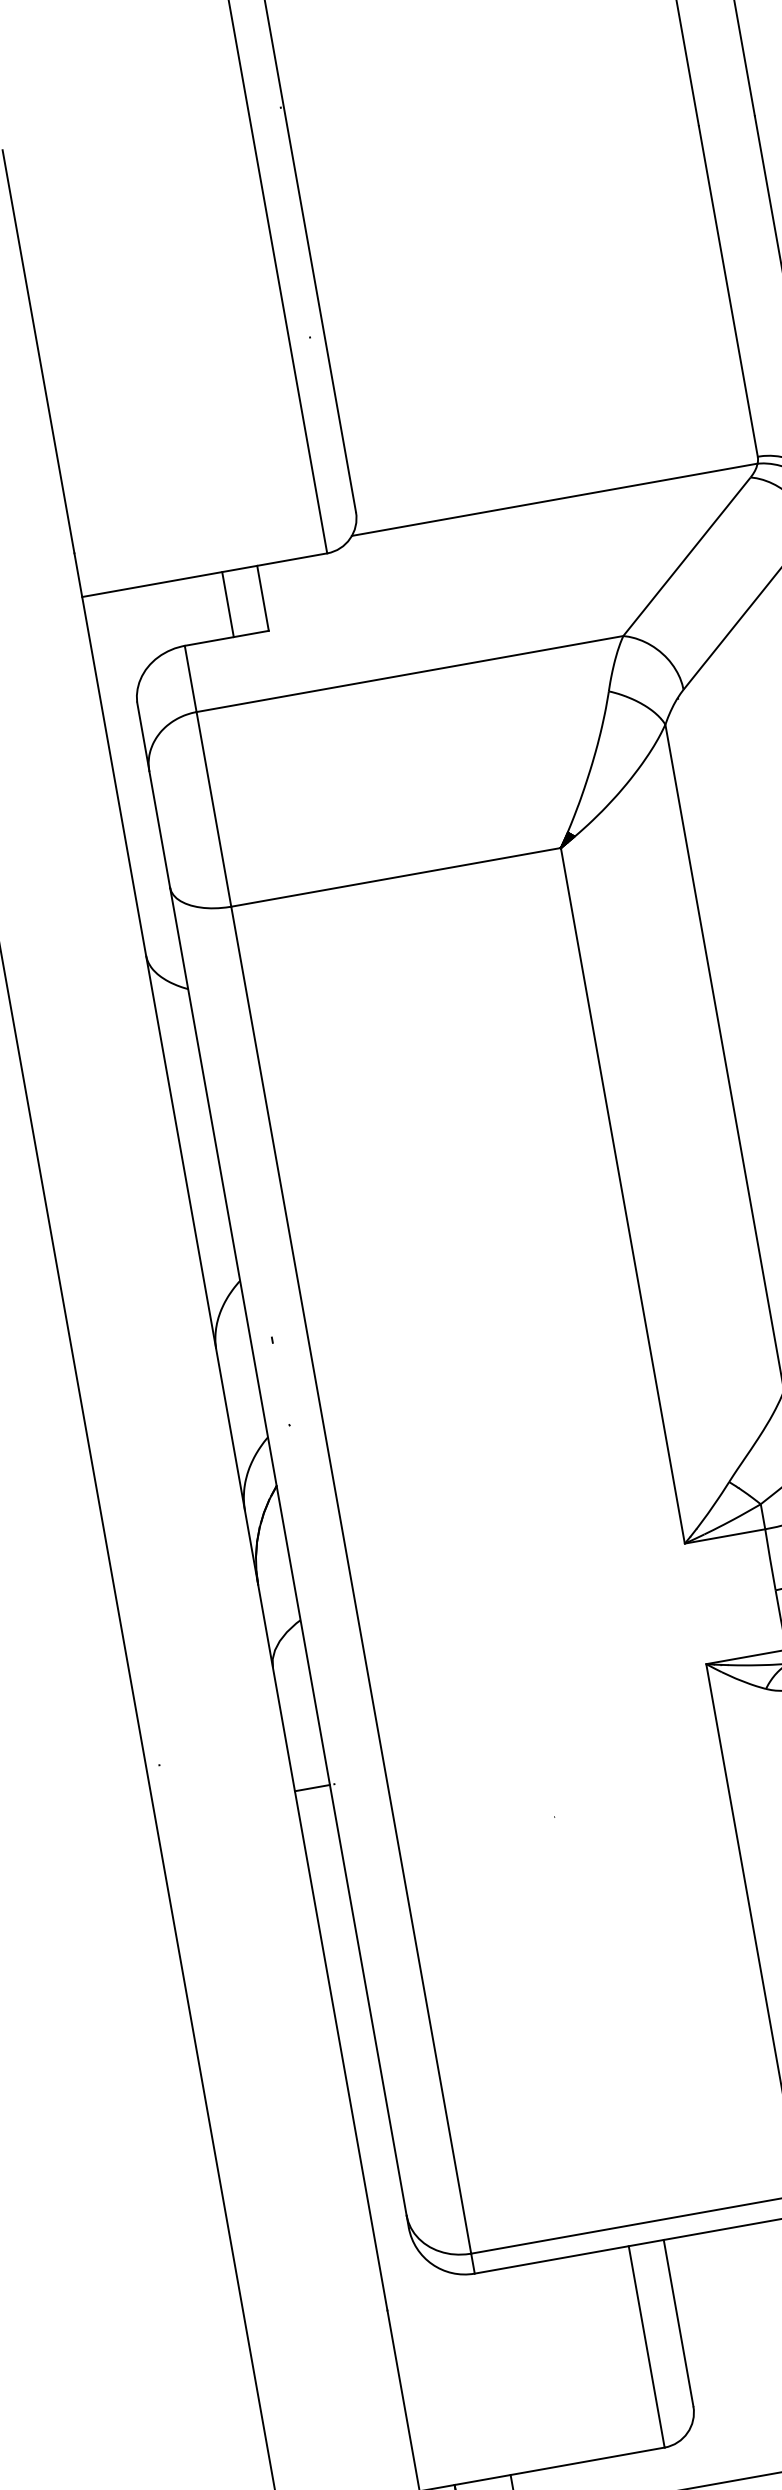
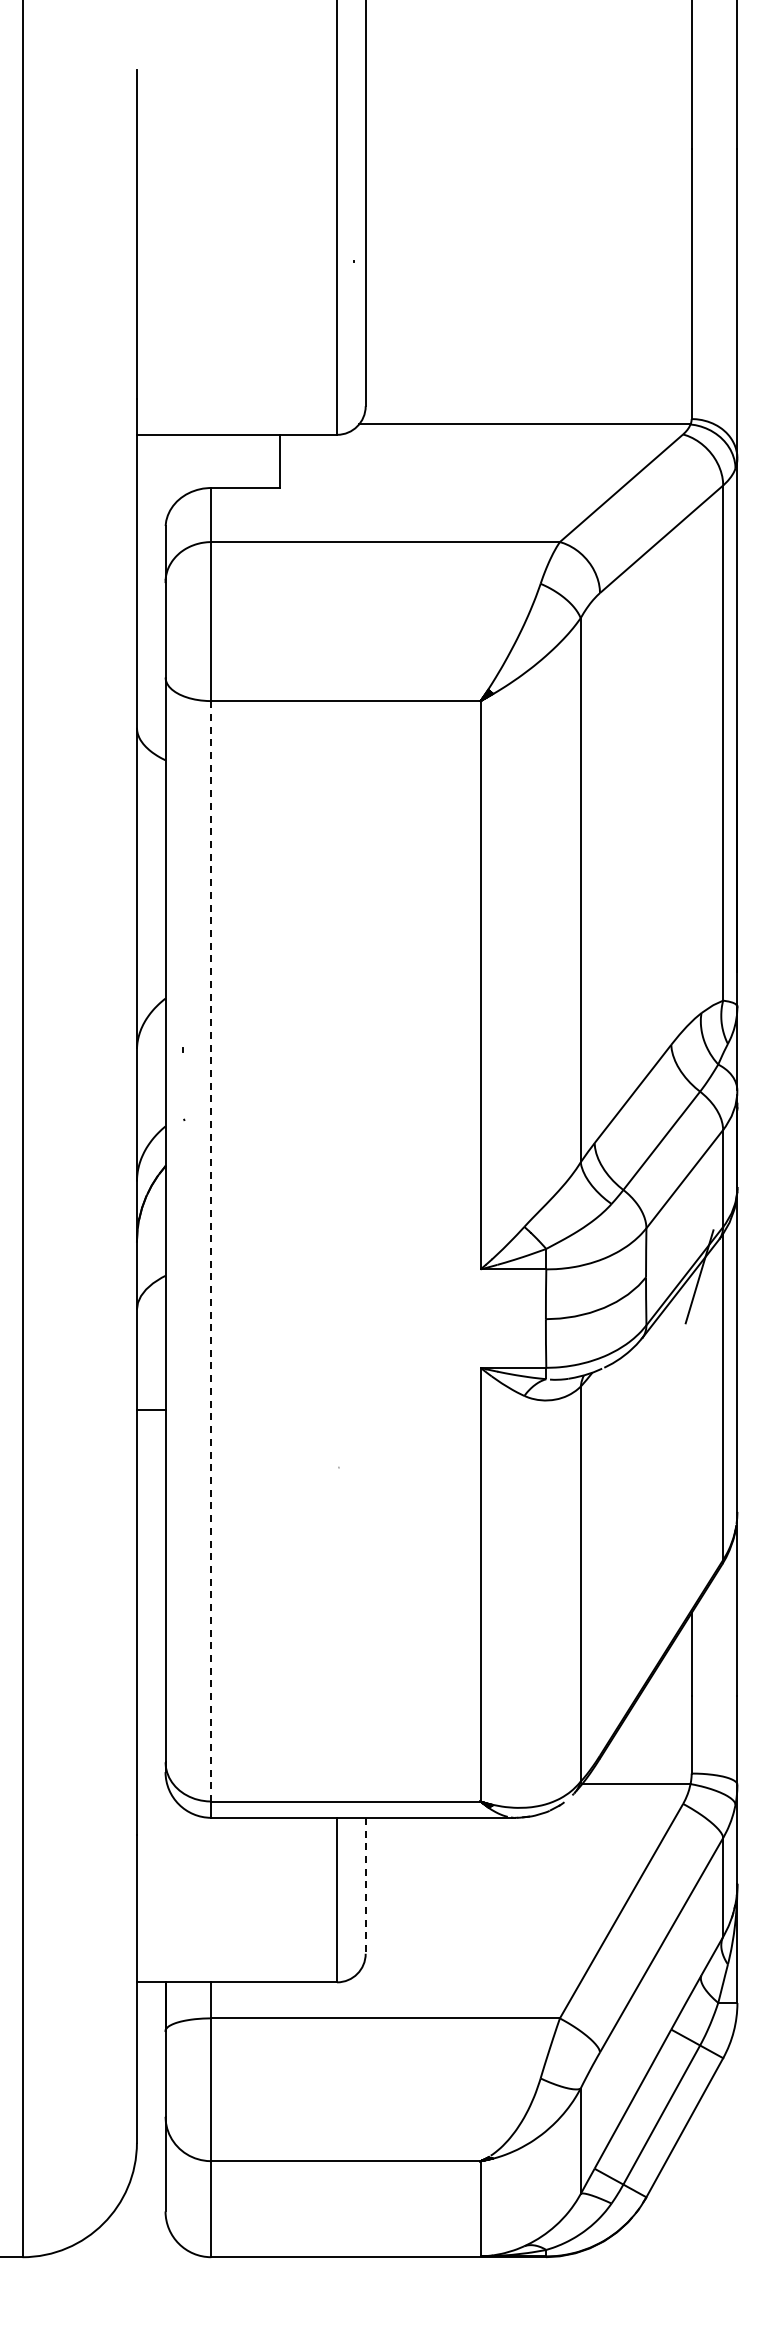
line: (228, 603) -> (251, 460), removed
line: (351, 1580) -> (211, 1251), solid -> dashed
line: (678, 2322) -> (365, 1885), solid -> dashed

